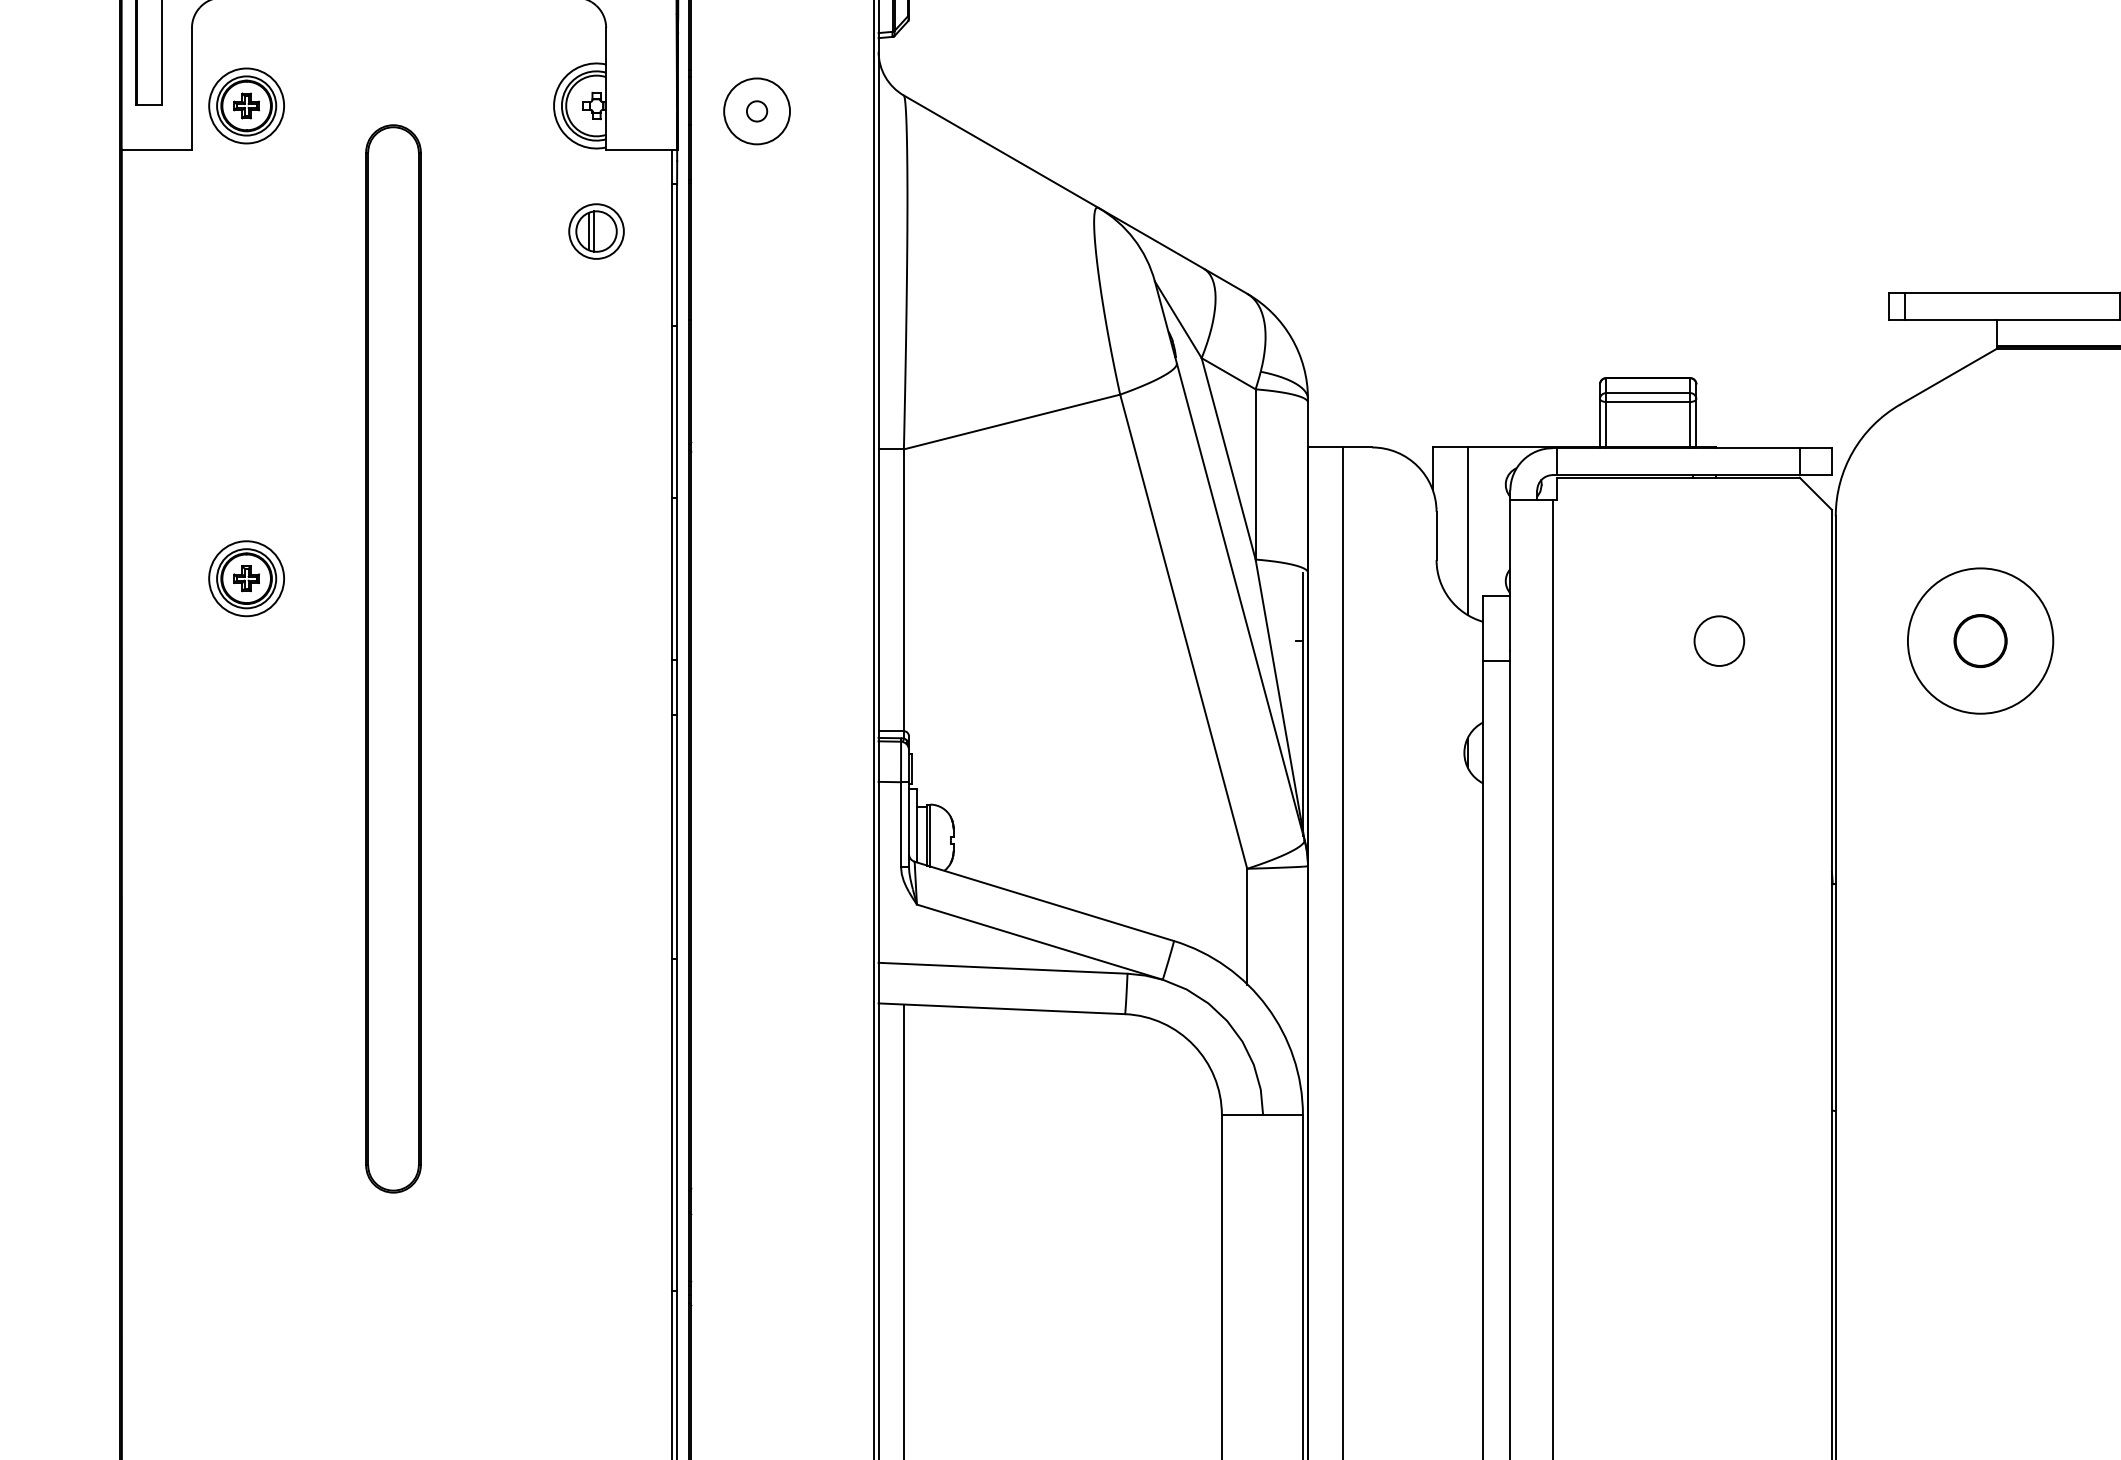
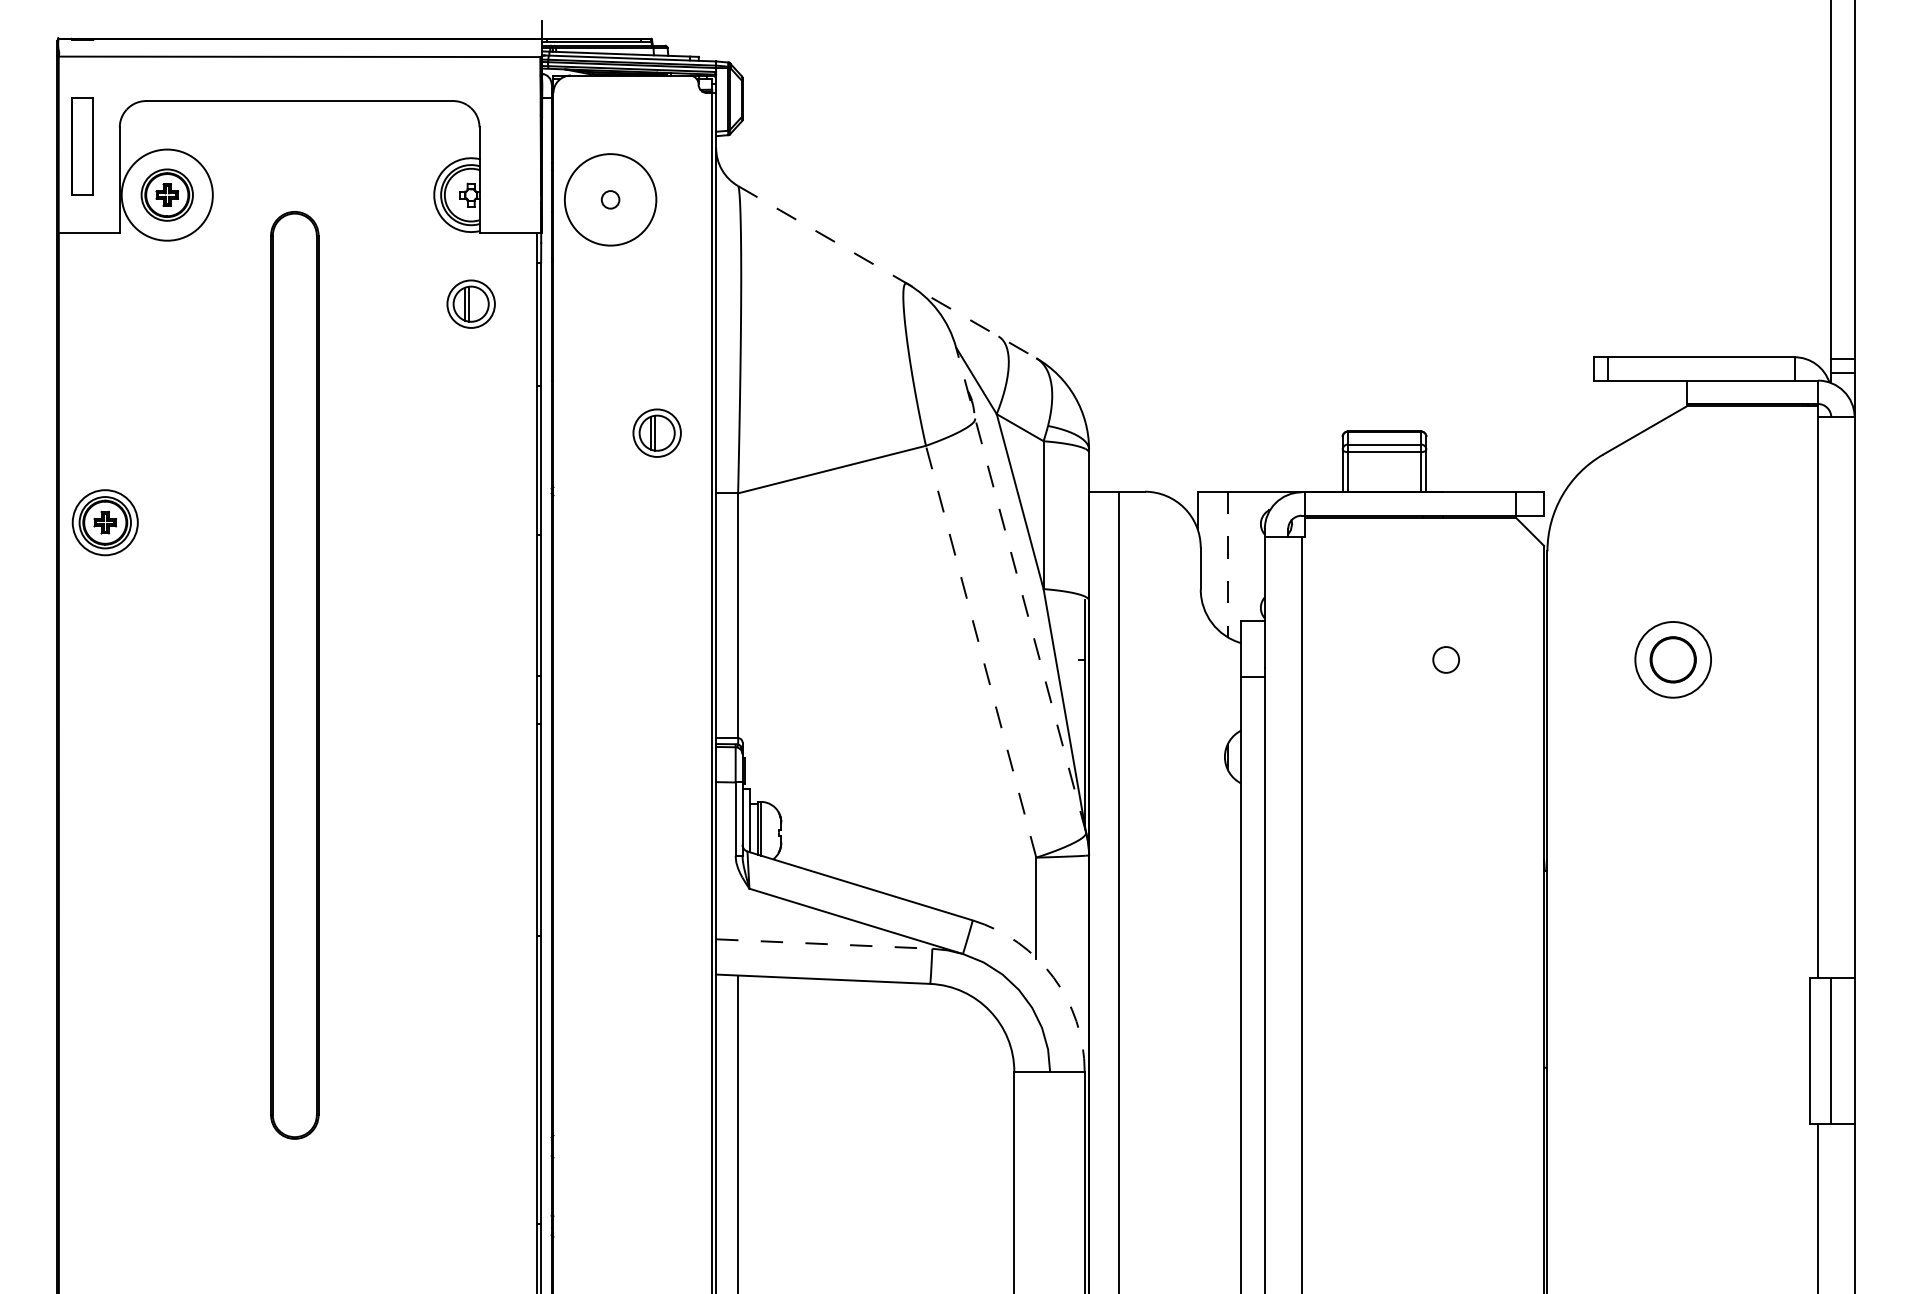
circle: (245, 105) -> (166, 194), size x1.4
circle: (756, 111) -> (610, 199), size x1.6
line: (1075, 195) -> (887, 272), solid -> dashed
part: (809, 379) -> (656, 432), added
line: (1467, 531) -> (1227, 564), solid -> dashed
line: (1229, 560) -> (1020, 589), solid -> dashed
part: (245, 578) -> (104, 522), moved
line: (1184, 631) -> (981, 651), solid -> dashed
circle: (1718, 640) -> (1445, 659), size x0.6
circle: (1980, 640) -> (1673, 659), size x0.6
line: (1003, 968) -> (824, 944), solid -> dashed
arc: (1267, 1006) -> (1053, 977), solid -> dashed

